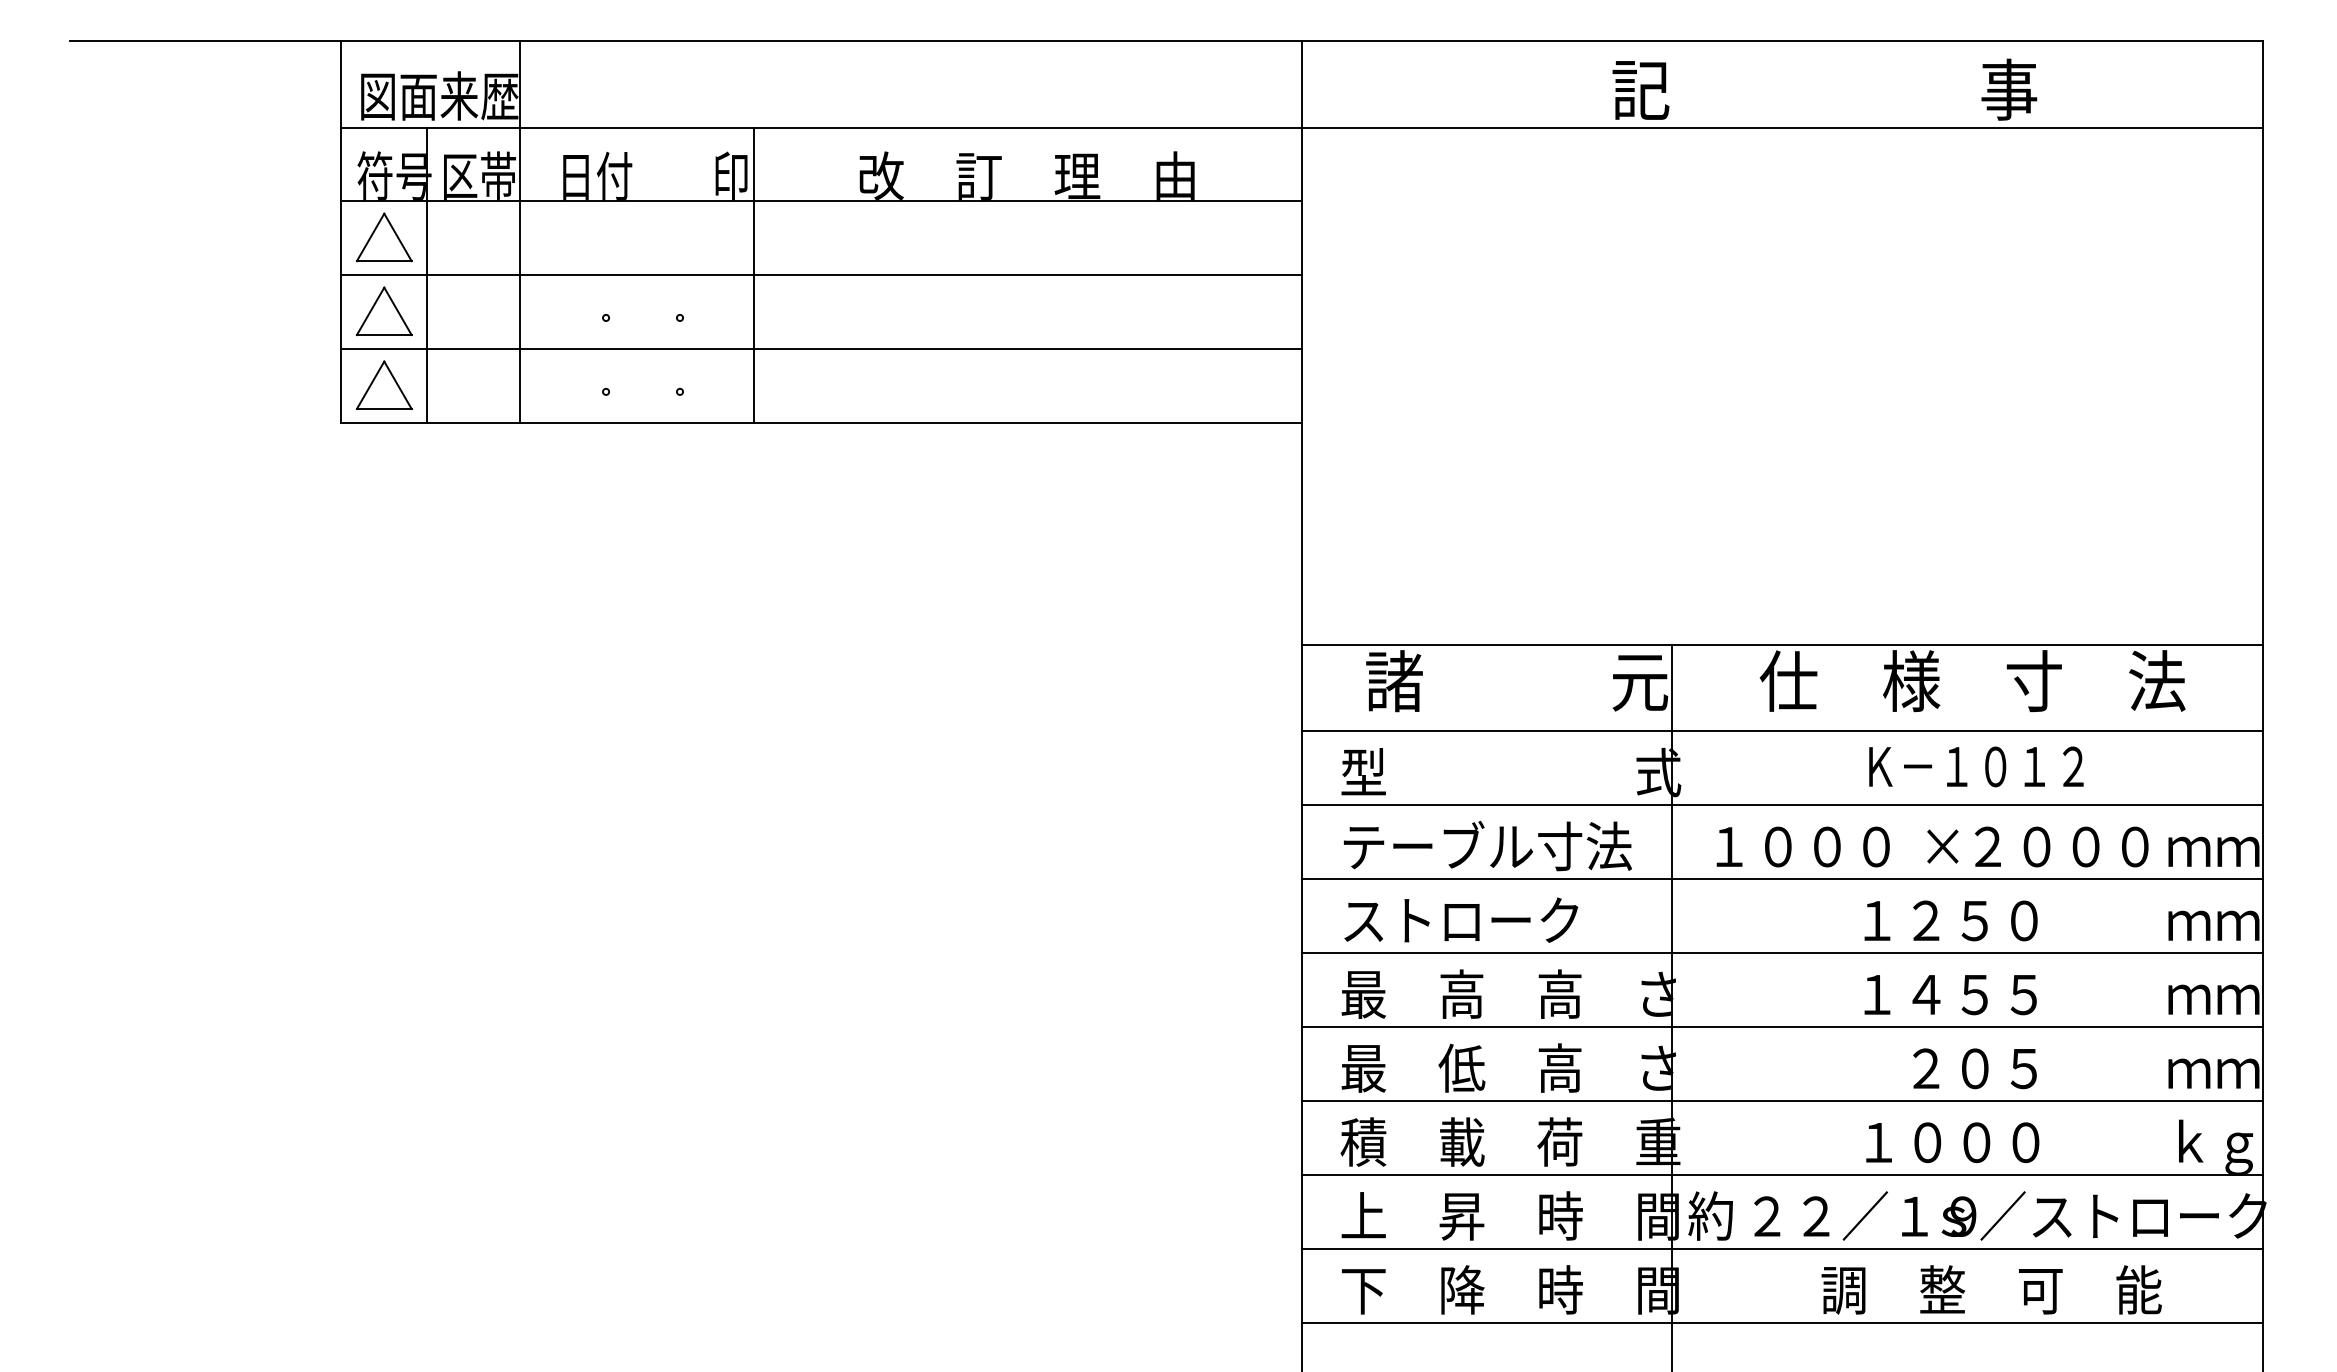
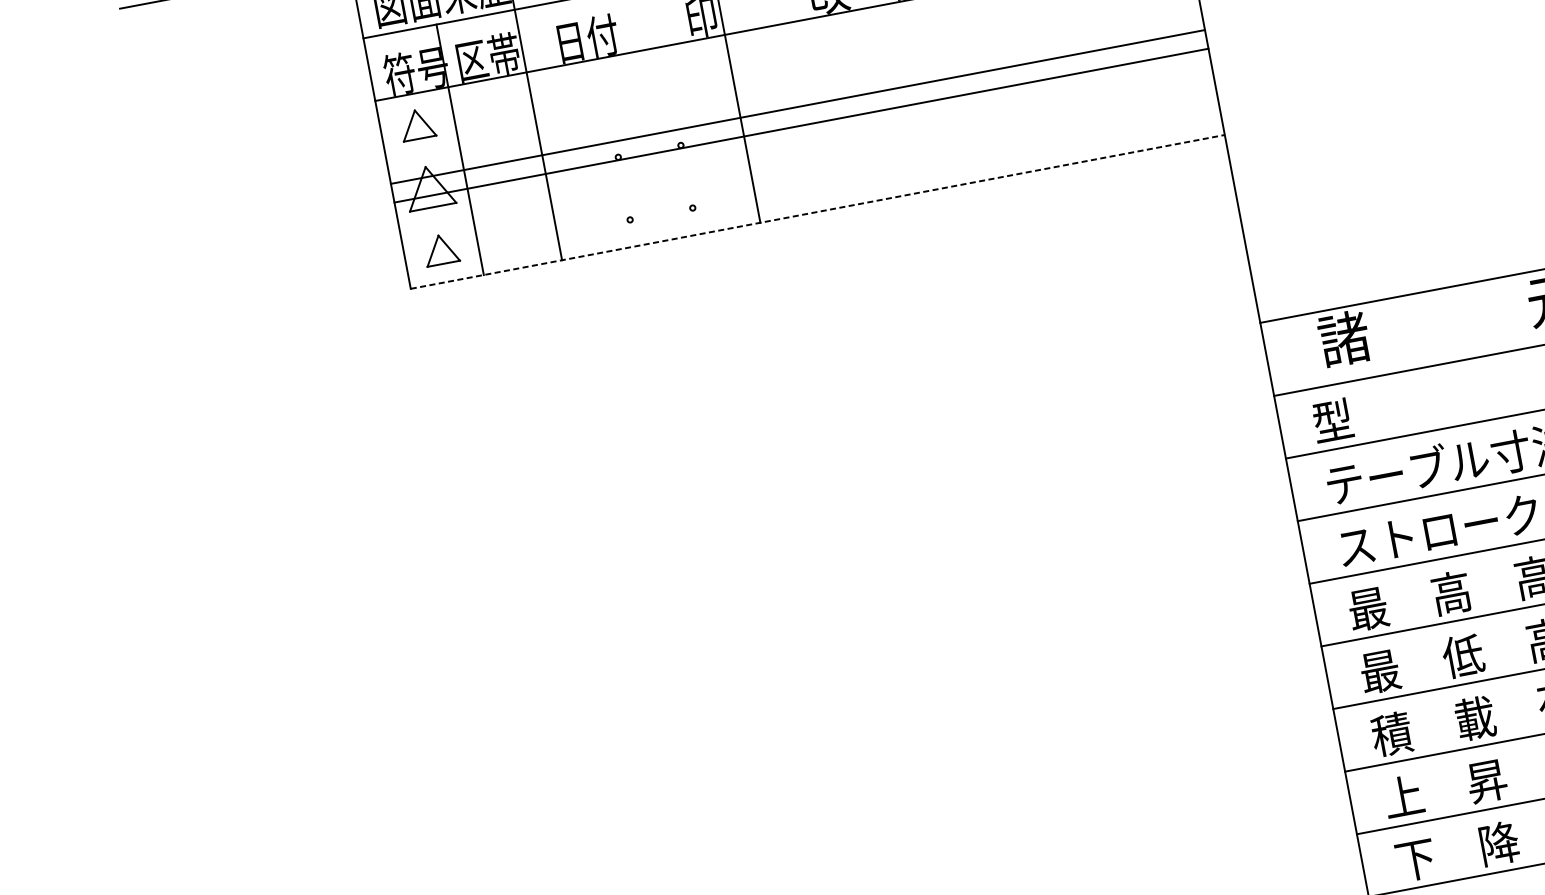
part: (383, 237) -> (416, 124), size x0.7
line: (821, 275) -> (801, 125), moved
line: (821, 349) -> (797, 107), moved
part: (383, 384) -> (440, 249), size x0.7
line: (821, 423) -> (817, 212), solid -> dashed

